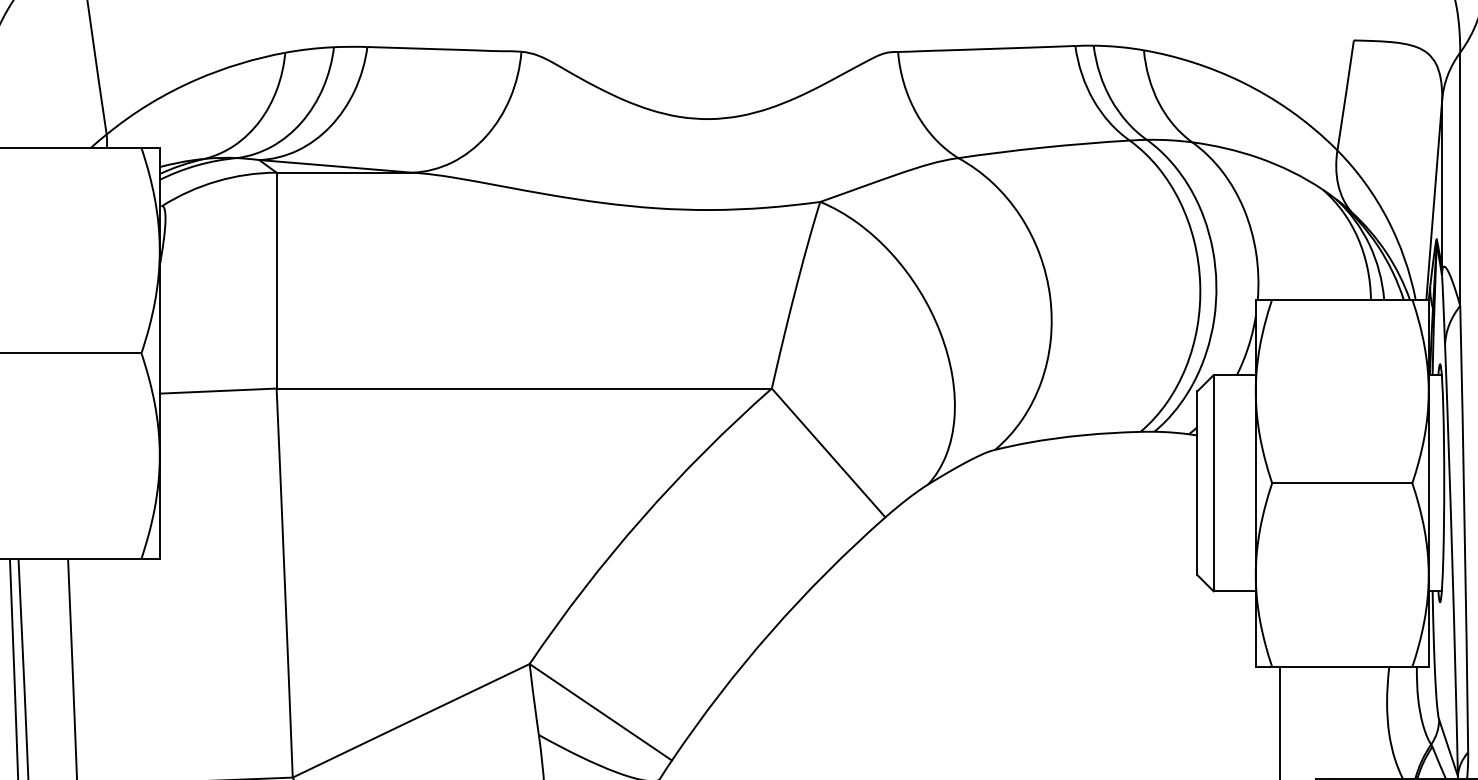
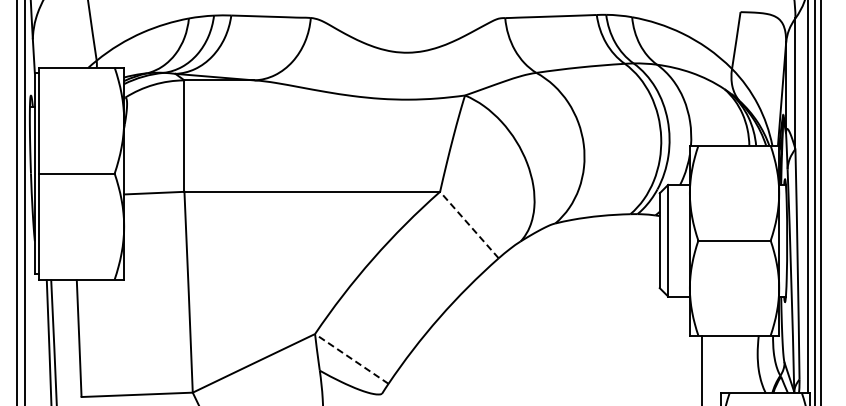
line: (828, 451) -> (469, 224), solid -> dashed
line: (600, 711) -> (351, 358), solid -> dashed

